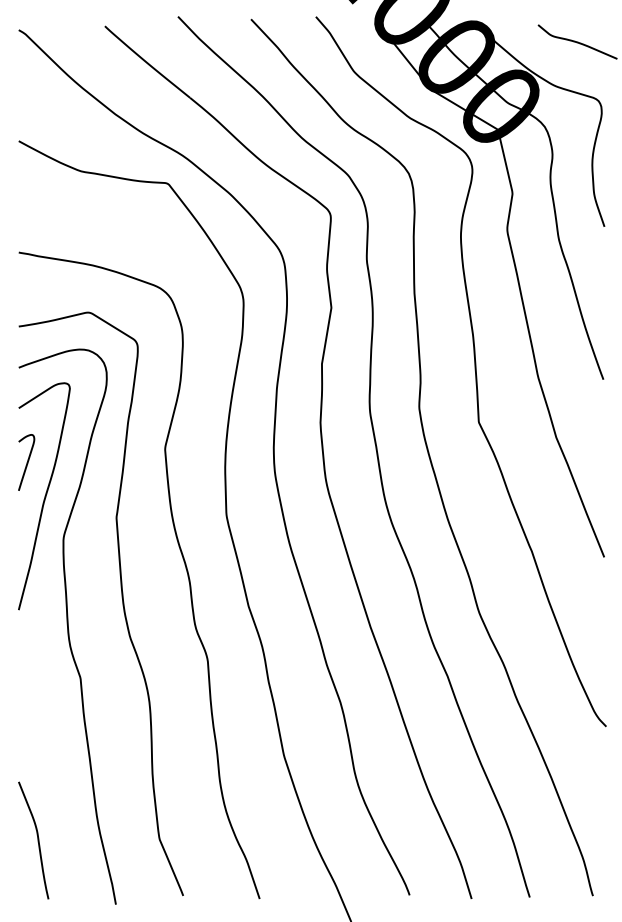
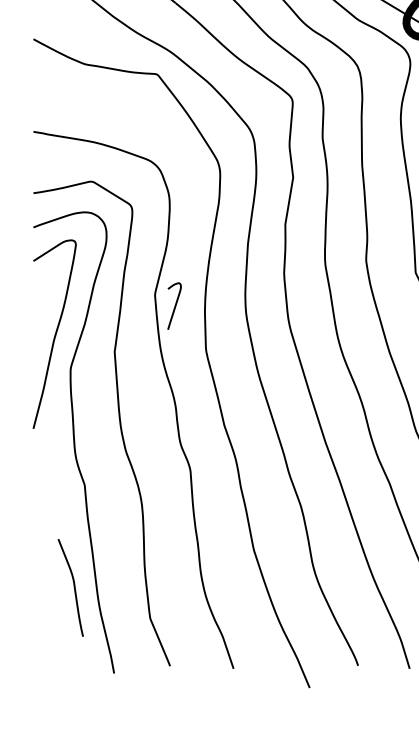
curve: (26, 462) -> (174, 306), moved
curve: (37, 840) -> (73, 587), moved

